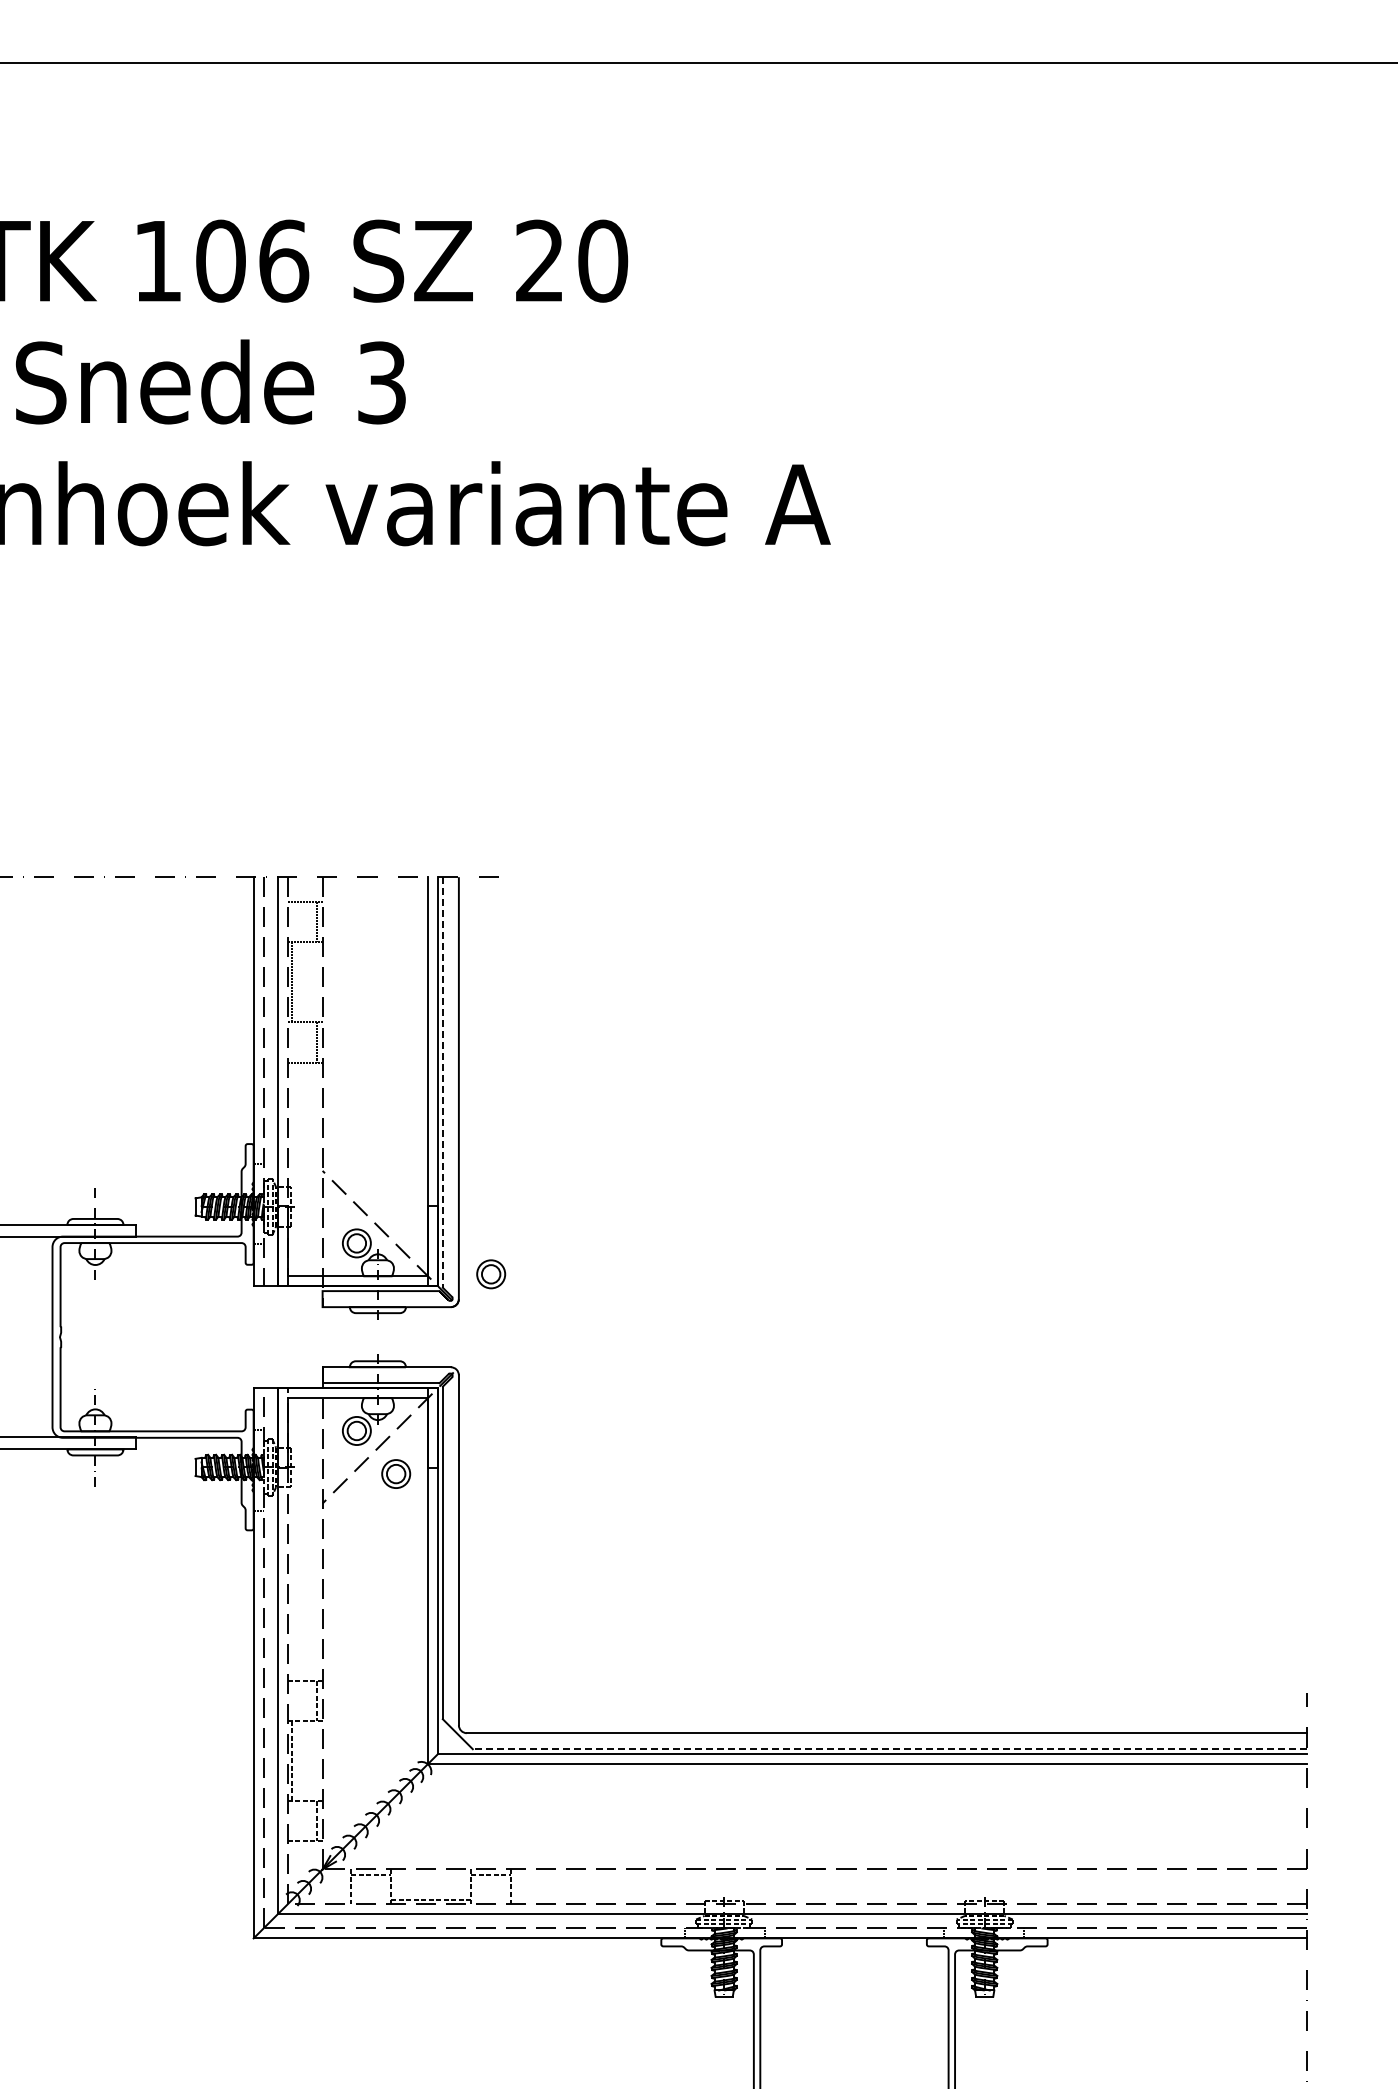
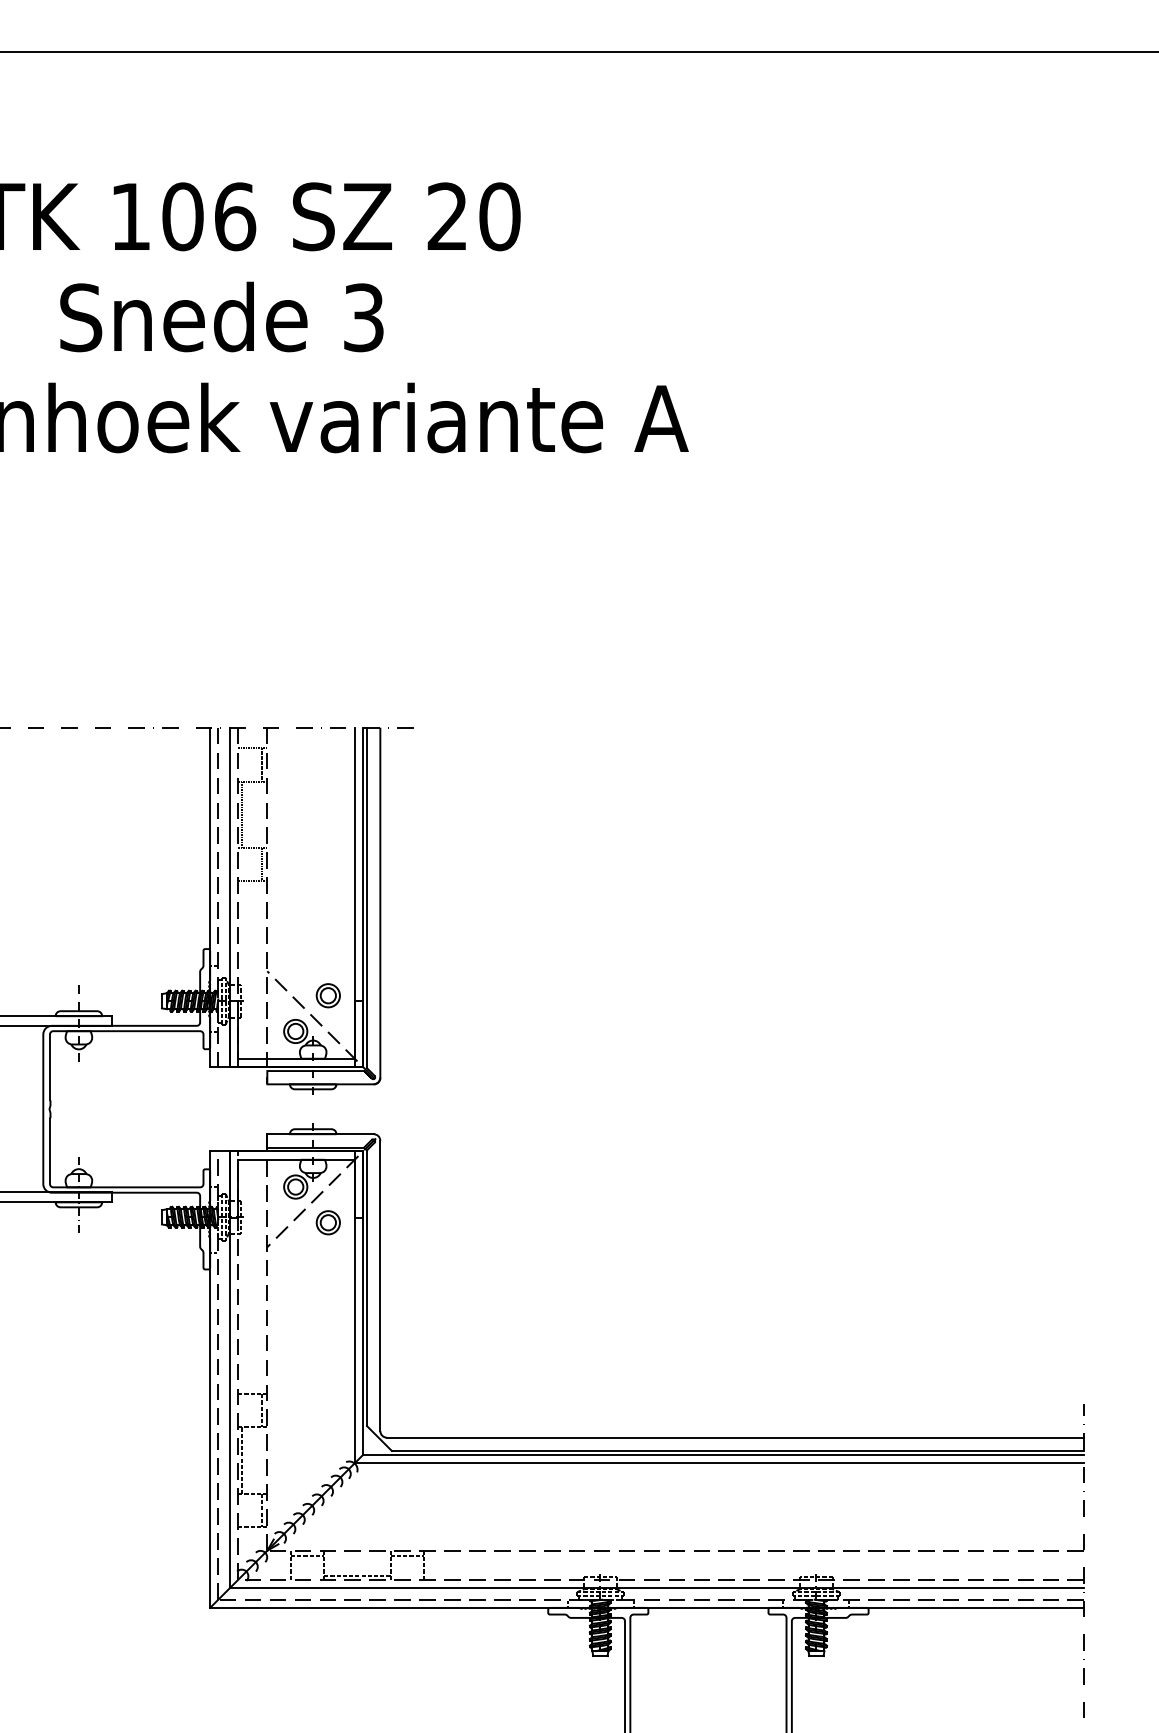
text: (210, 381) -> (221, 316), moved
line: (442, 1082) -> (366, 898), dashed -> solid
part: (491, 1274) -> (328, 995), moved
line: (889, 1749) -> (737, 1451), dashed -> solid

